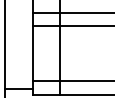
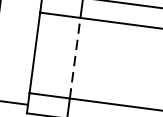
line: (60, 53) -> (75, 57), solid -> dashed

